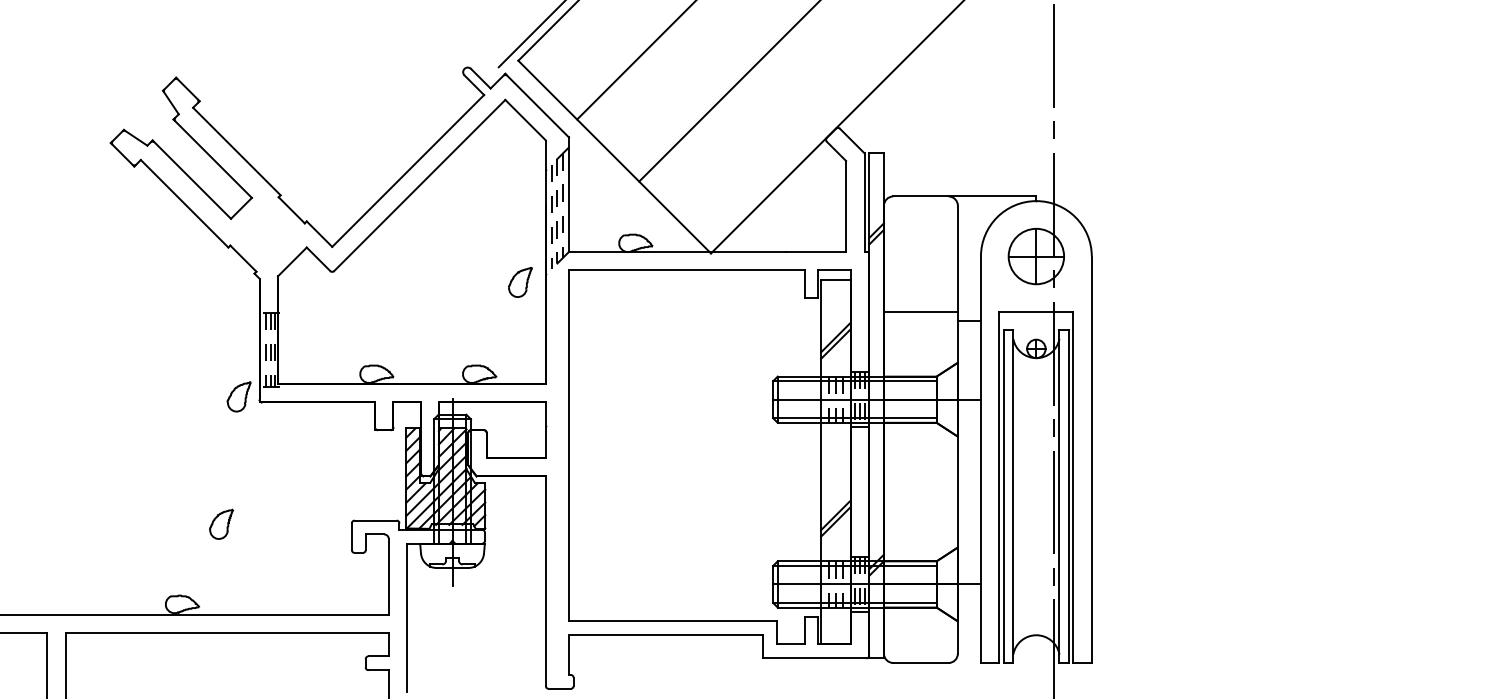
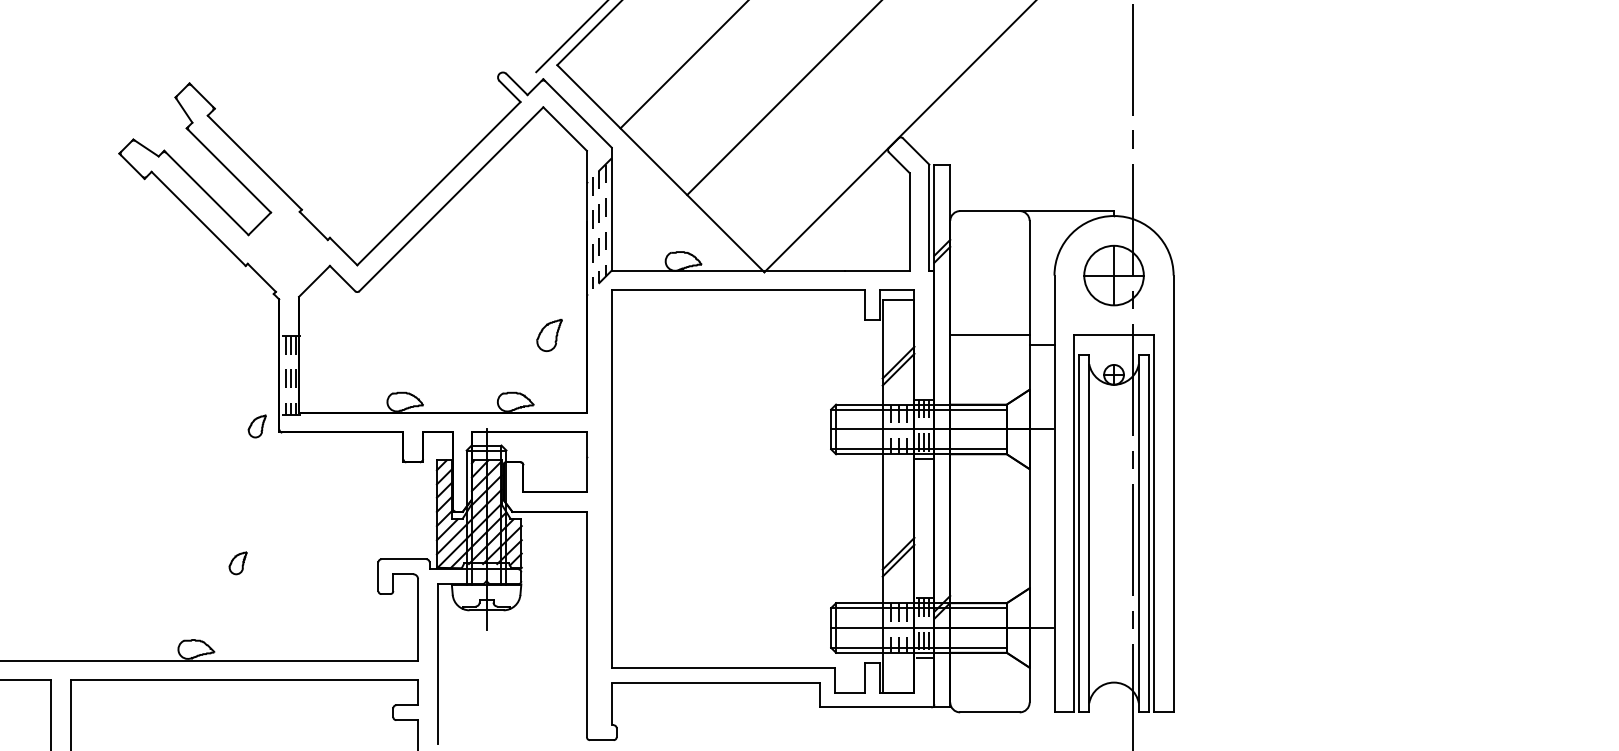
part: (520, 282) -> (549, 335), moved
part: (239, 396) -> (257, 426), size x0.7
part: (220, 523) -> (237, 562), size x0.7

